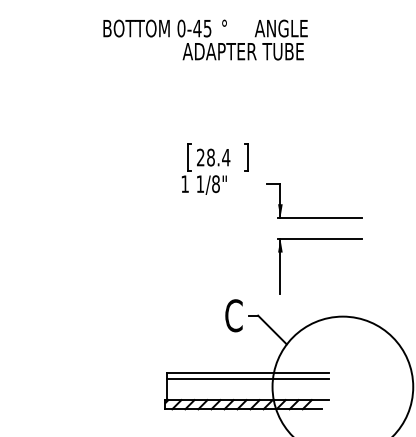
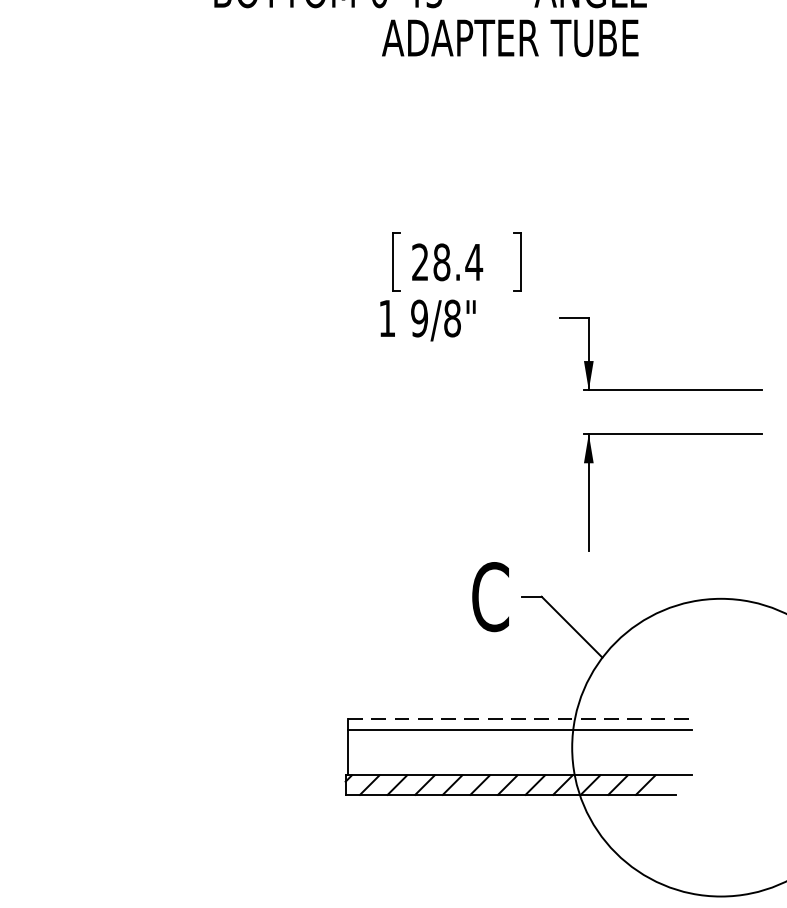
text: (200, 184) -> (419, 319), 1/8" -> 9/8"
line: (248, 373) -> (521, 719), solid -> dashed

